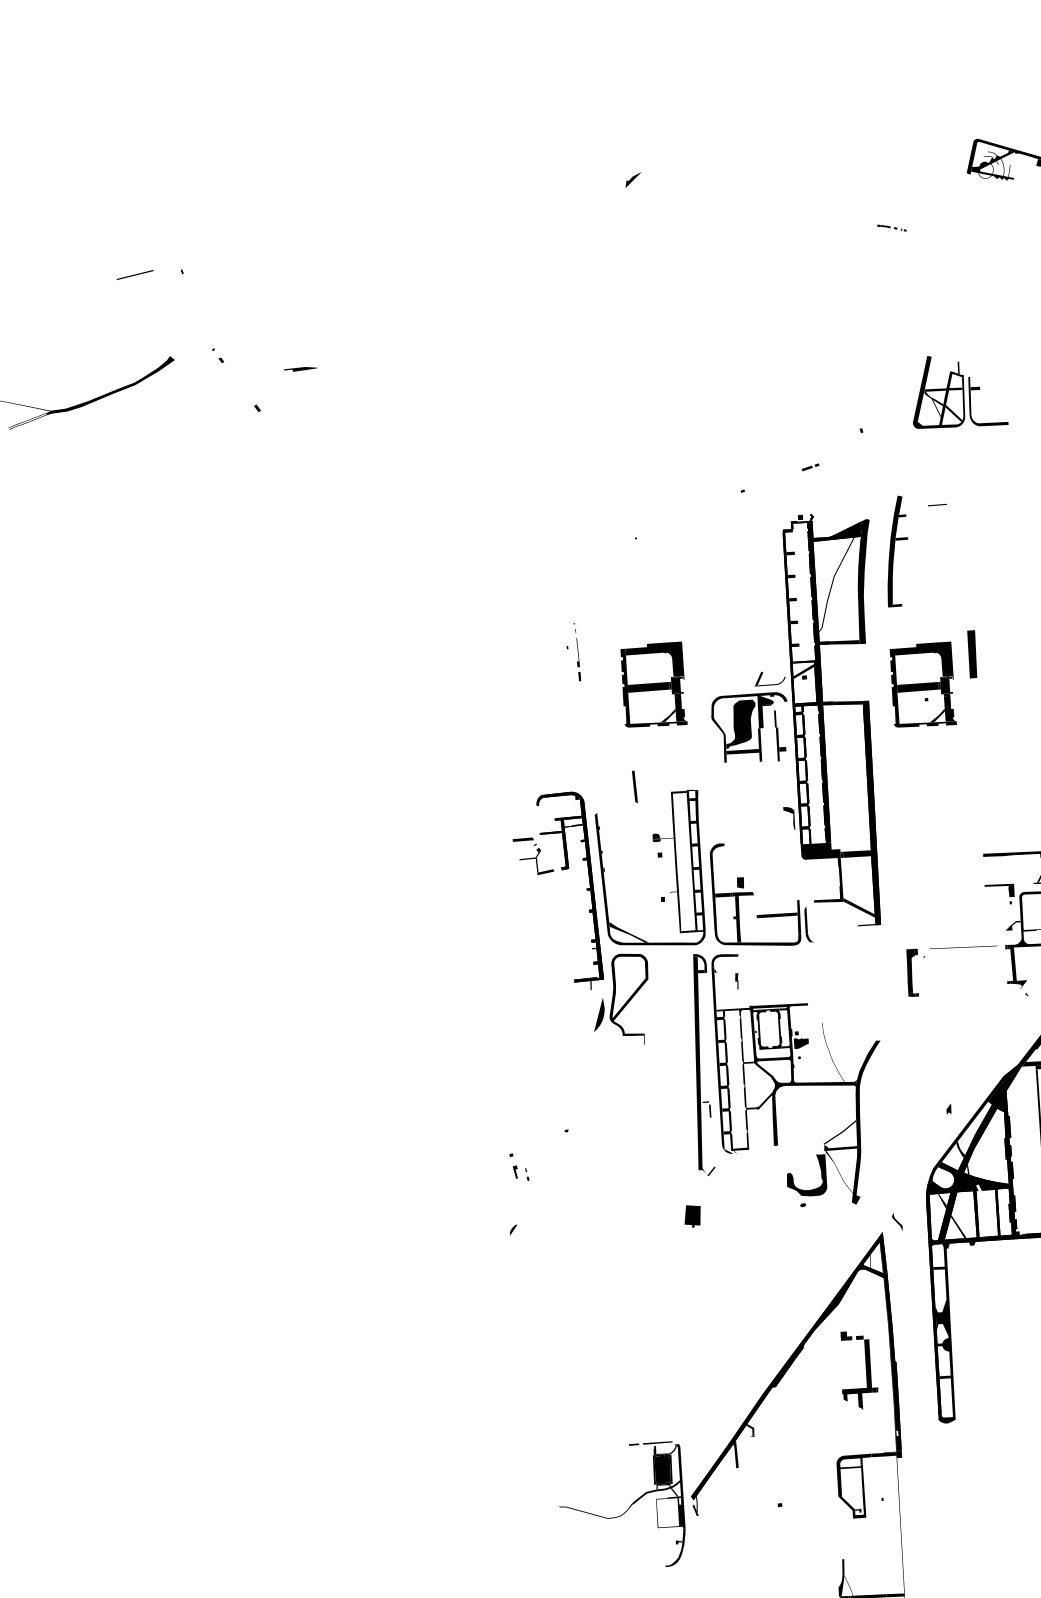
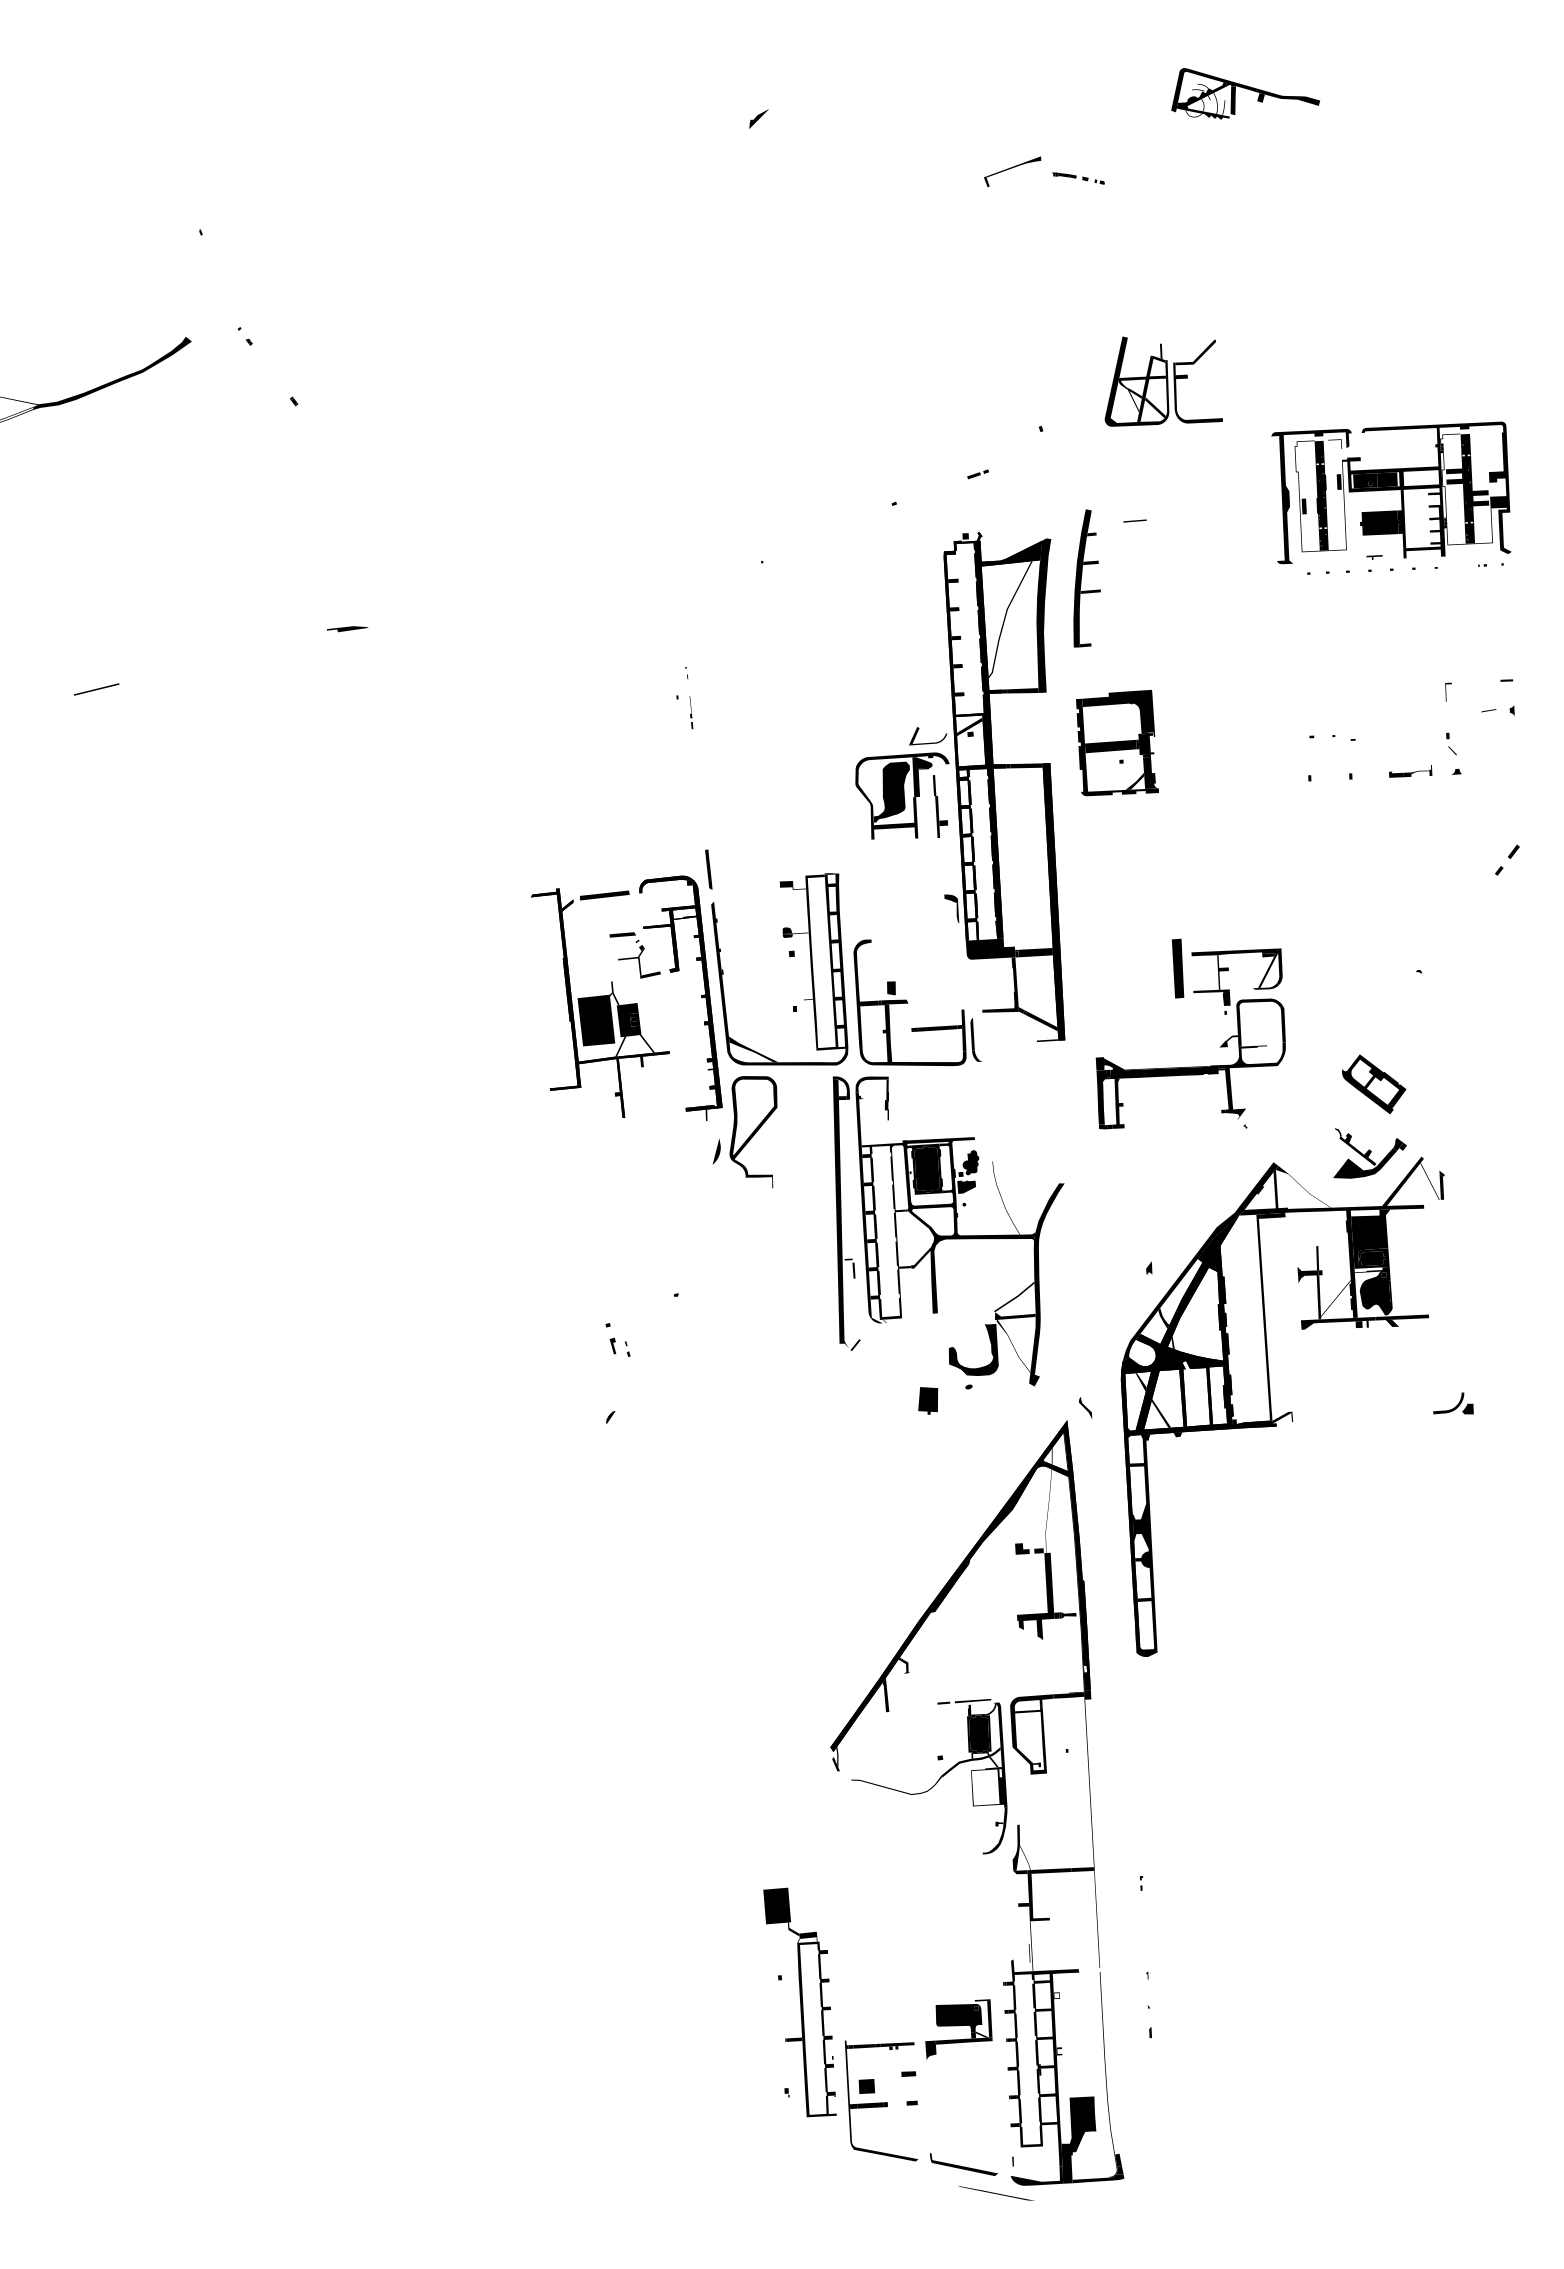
fill: (1017, 165) -> (1233, 100), added
part: (838, 222) -> (1012, 171), added
part: (891, 228) -> (1078, 178), size x1.43
line: (134, 275) -> (96, 689), moved
fill: (986, 368) -> (1195, 352), added
part: (300, 369) -> (347, 629), moved
fill: (901, 562) -> (1090, 591), added
part: (971, 654) -> (1177, 968), moved
part: (578, 659) -> (691, 712), size x0.62
part: (654, 684) -> (784, 743), removed
line: (634, 786) -> (708, 869), moved
fill: (660, 799) -> (792, 885), added
fill: (1008, 870) -> (1222, 972), added
part: (505, 894) -> (600, 1002), added
fill: (737, 964) -> (887, 1089), added
fill: (954, 967) -> (1156, 1092), added
part: (599, 1014) -> (716, 1151), size x0.62
fill: (804, 1023) -> (970, 1162), added
fill: (768, 1029) -> (926, 1169), added
part: (692, 1216) -> (928, 1400), moved
fill: (867, 1305) -> (1048, 1511), added
fill: (883, 1389) -> (1068, 1615), added
part: (628, 1507) -> (937, 1780), moved

